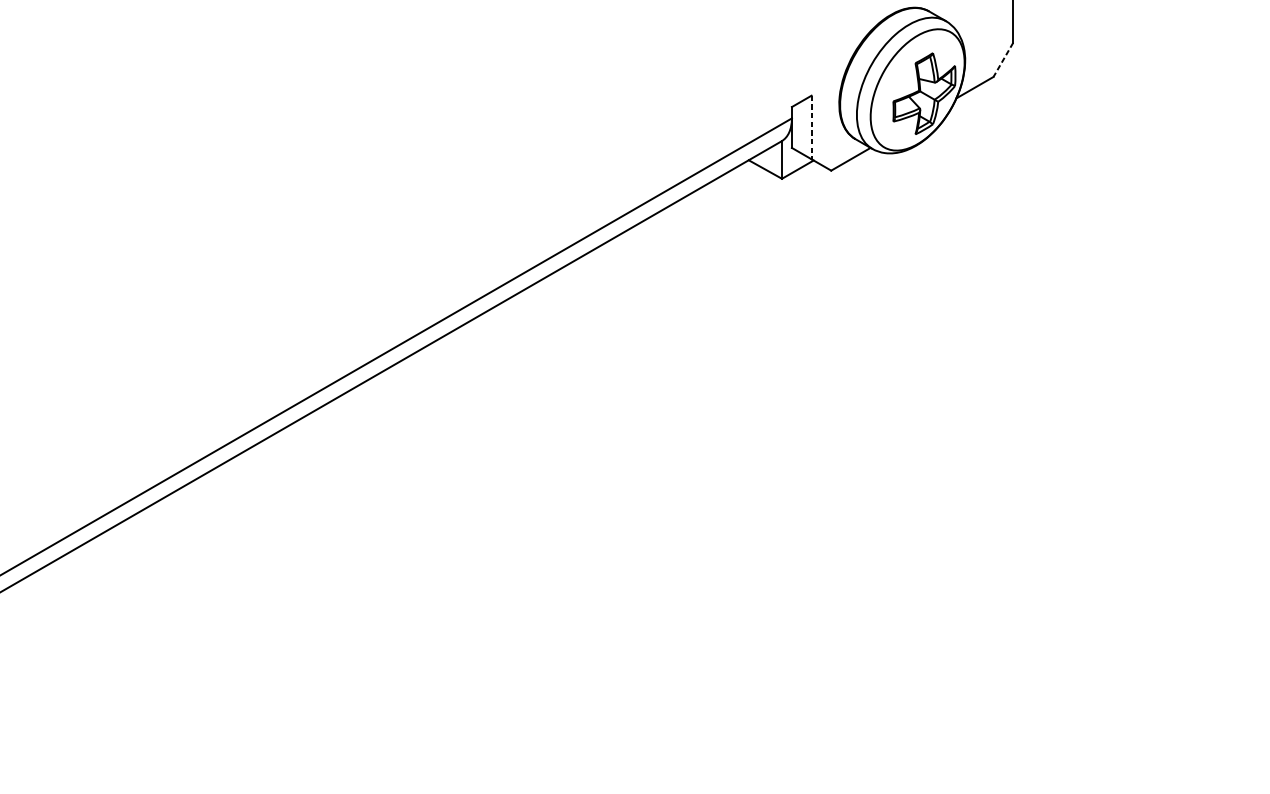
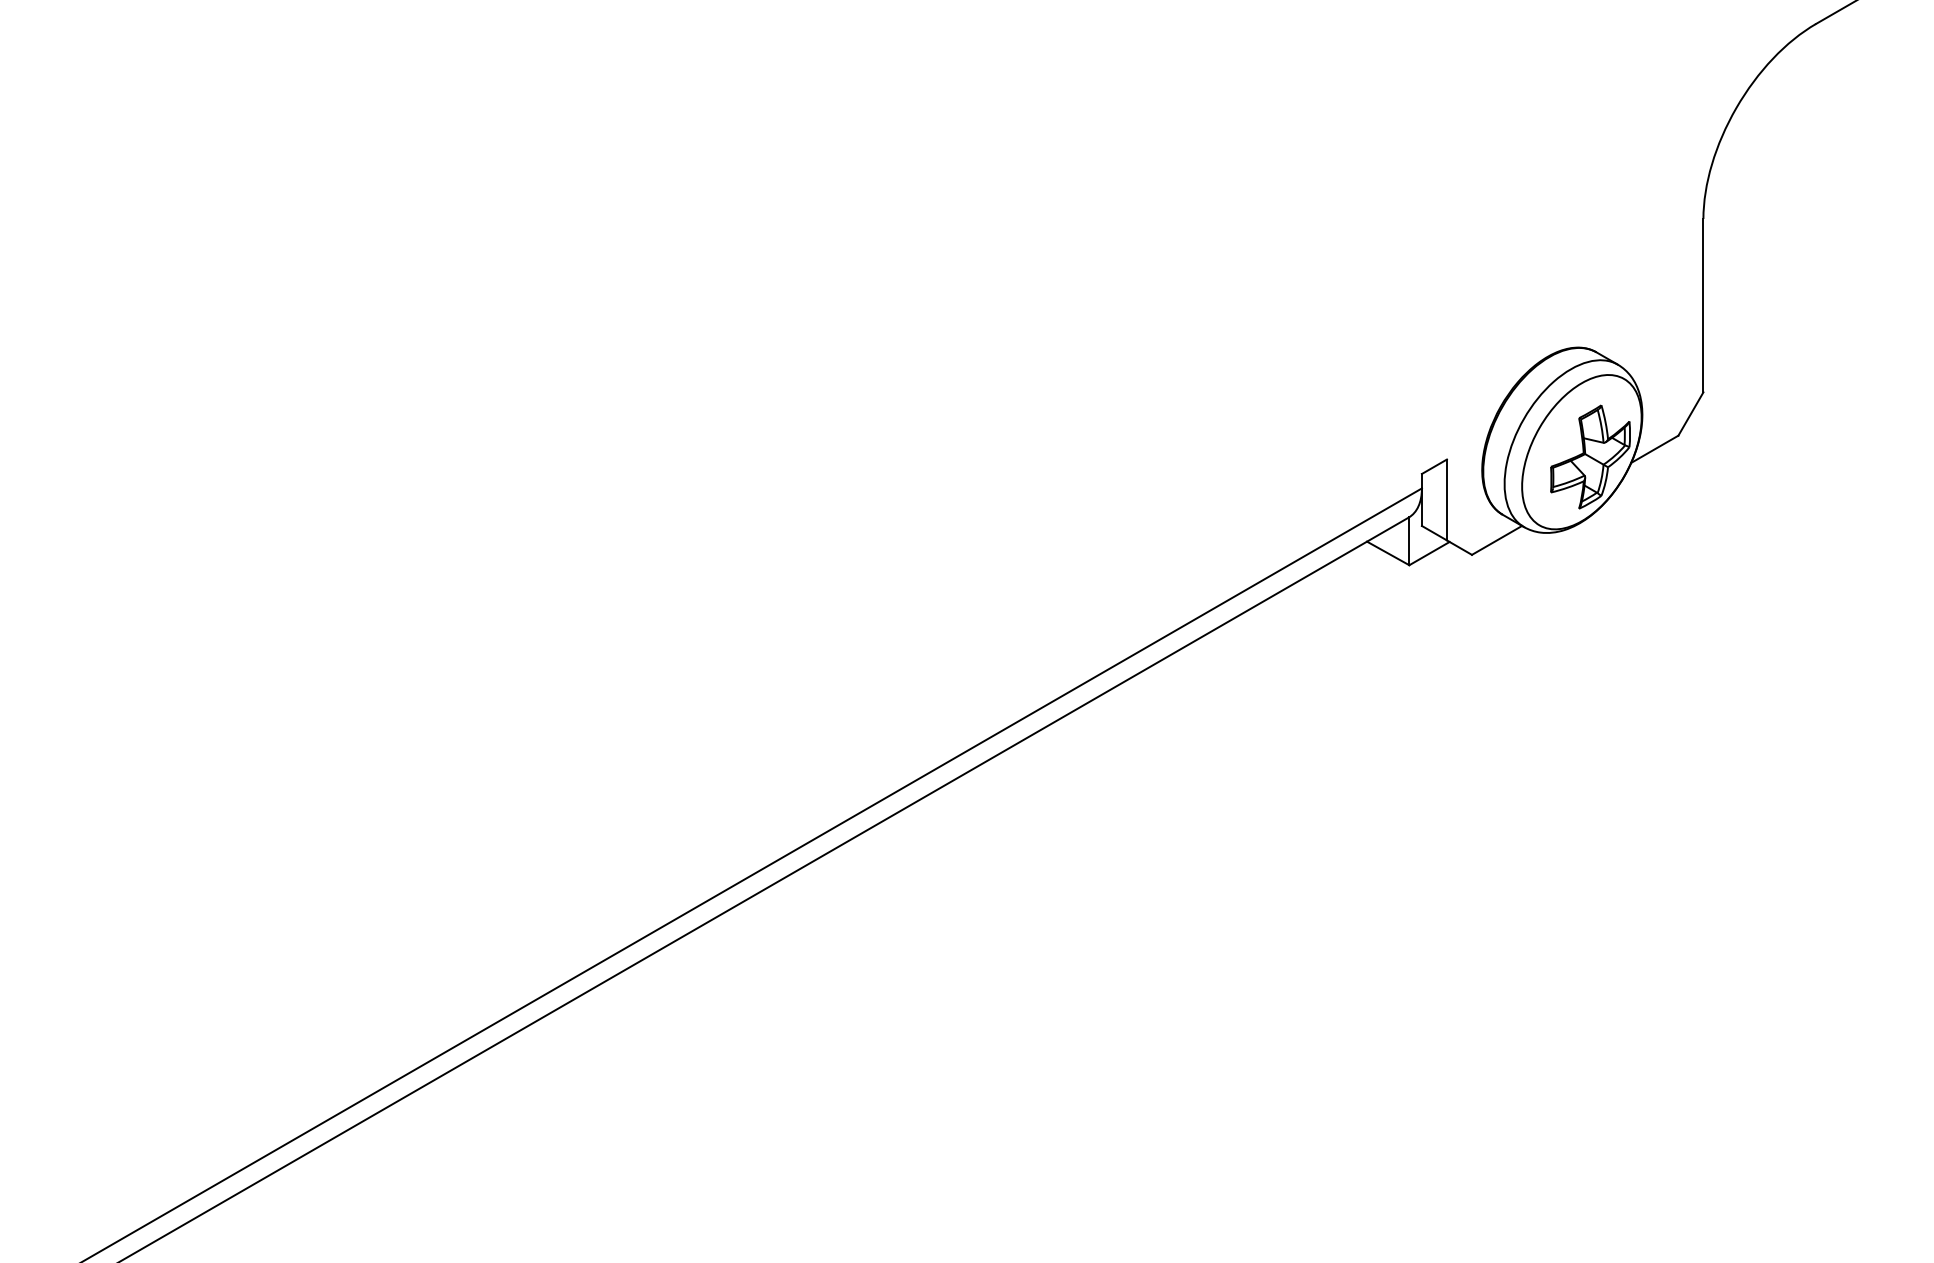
line: (1003, 60) -> (1690, 414), dashed -> solid
line: (811, 127) -> (1446, 500), dashed -> solid

